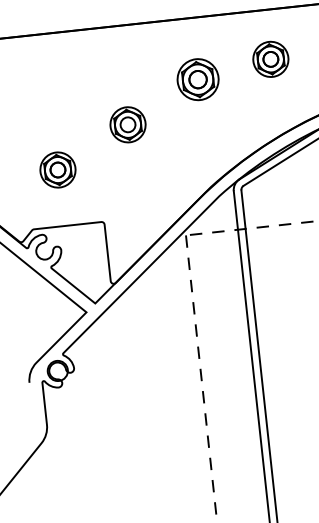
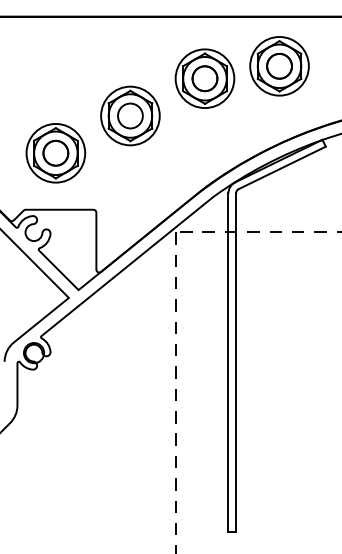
part: (270, 59) -> (279, 66), size x1.67
part: (197, 79) -> (204, 78), size x1.43
part: (128, 124) -> (130, 115), size x1.67
part: (57, 170) -> (55, 153), size x1.67

